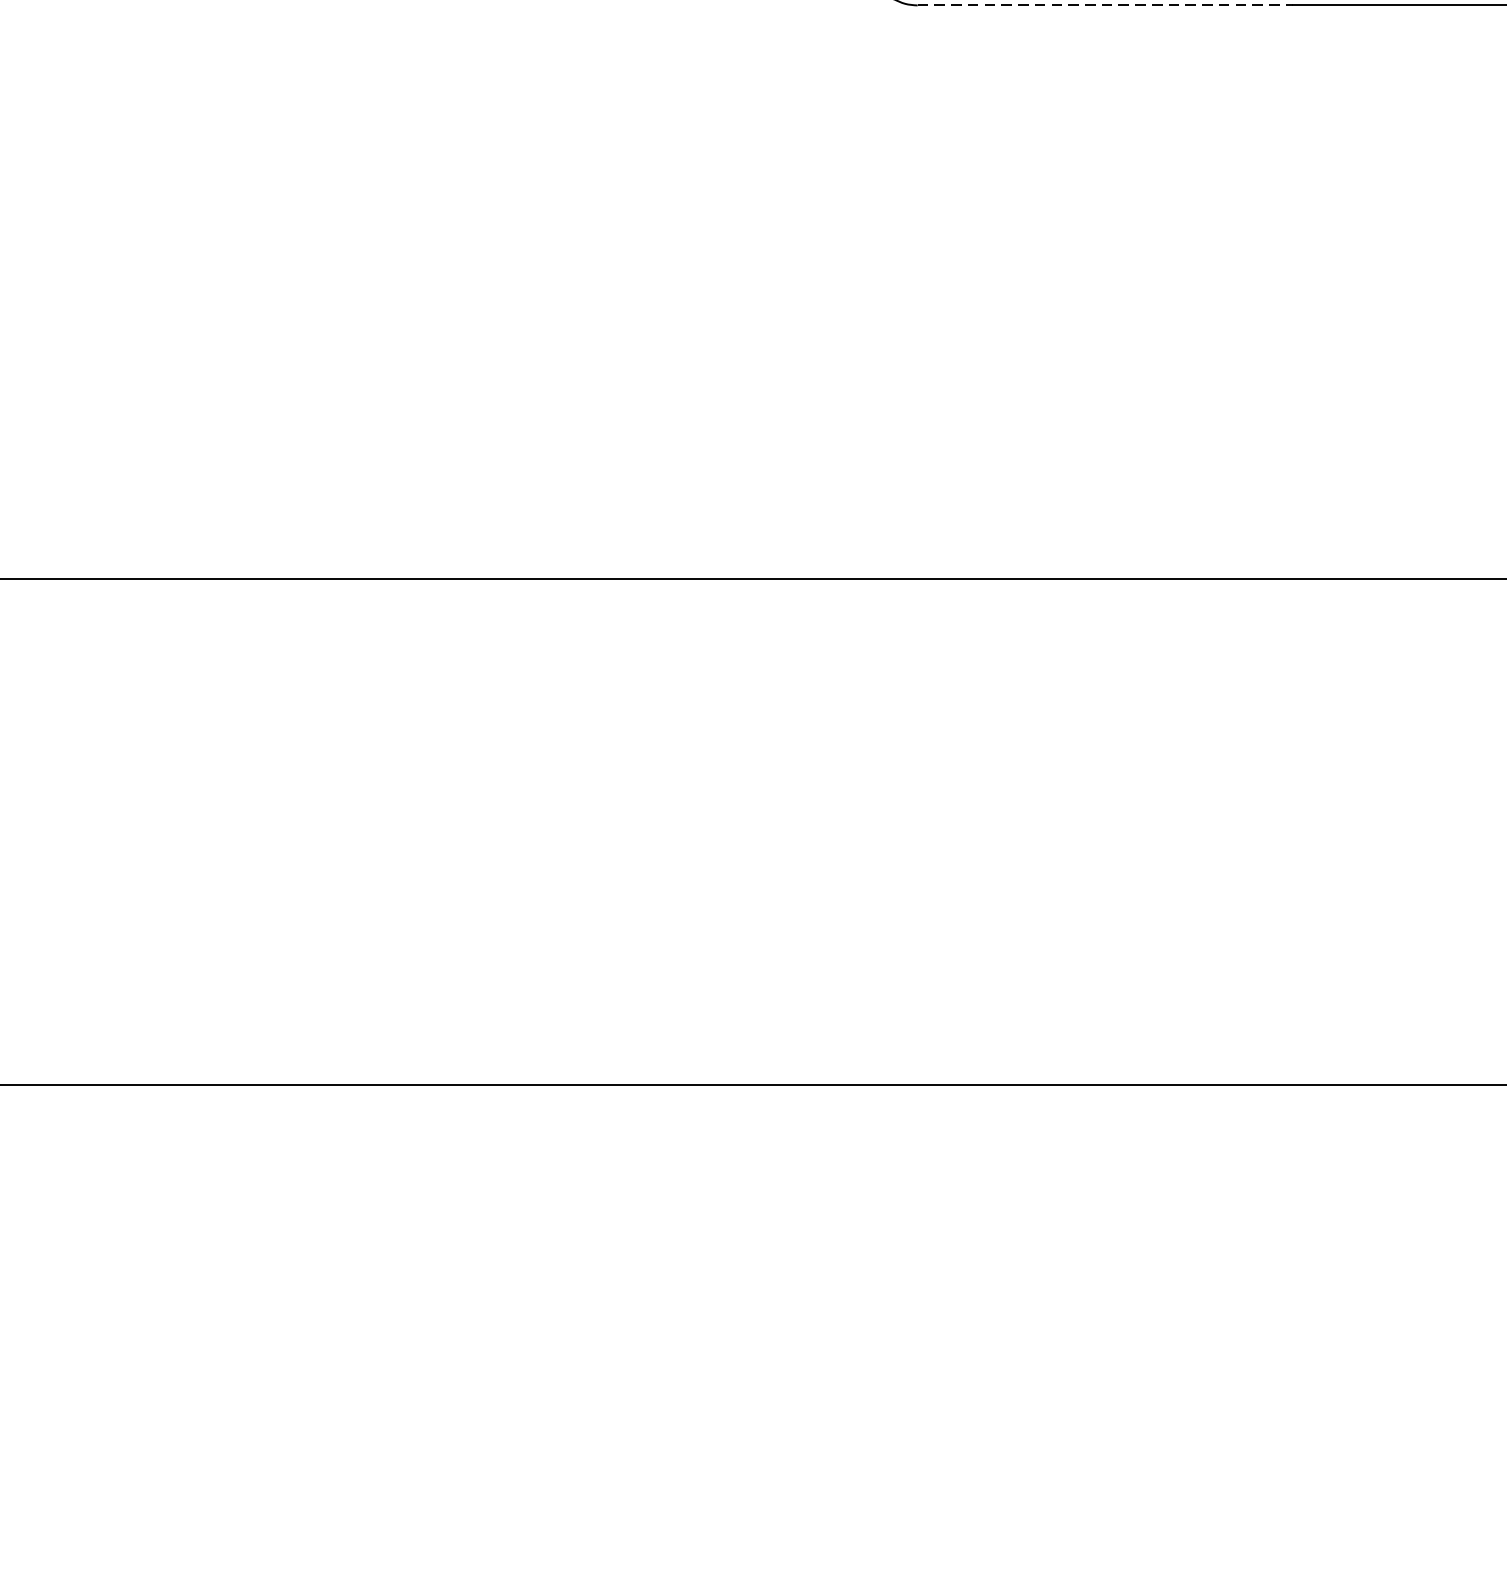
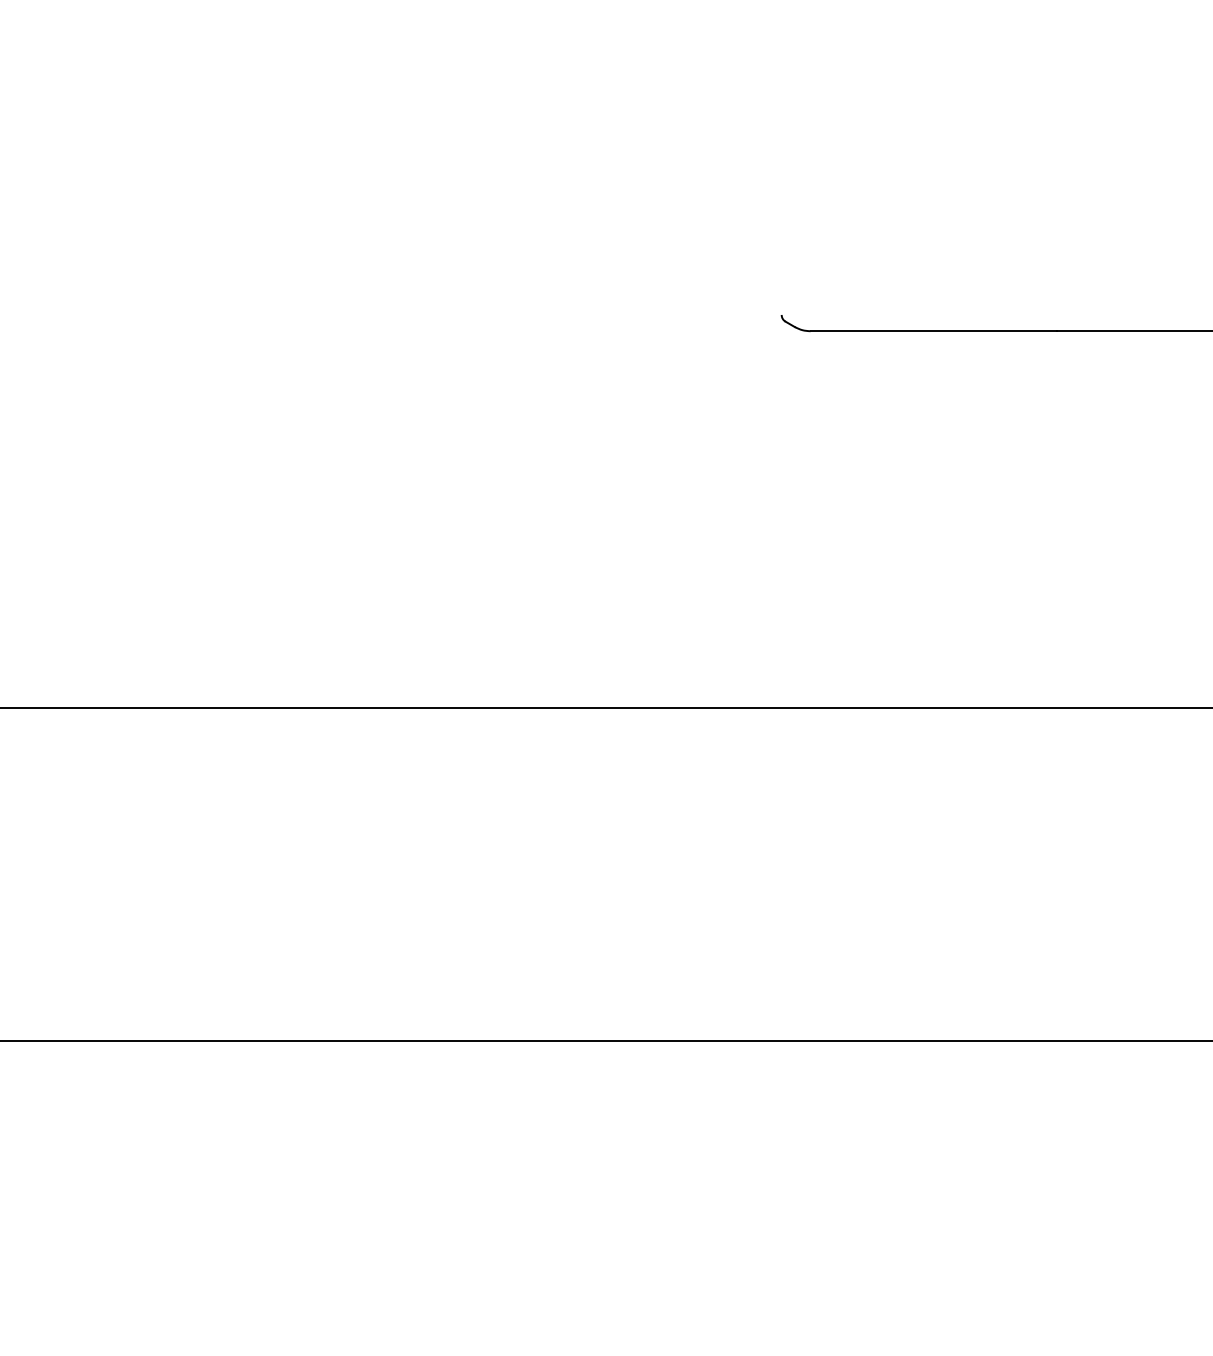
line: (1106, 5) -> (934, 331), dashed -> solid

